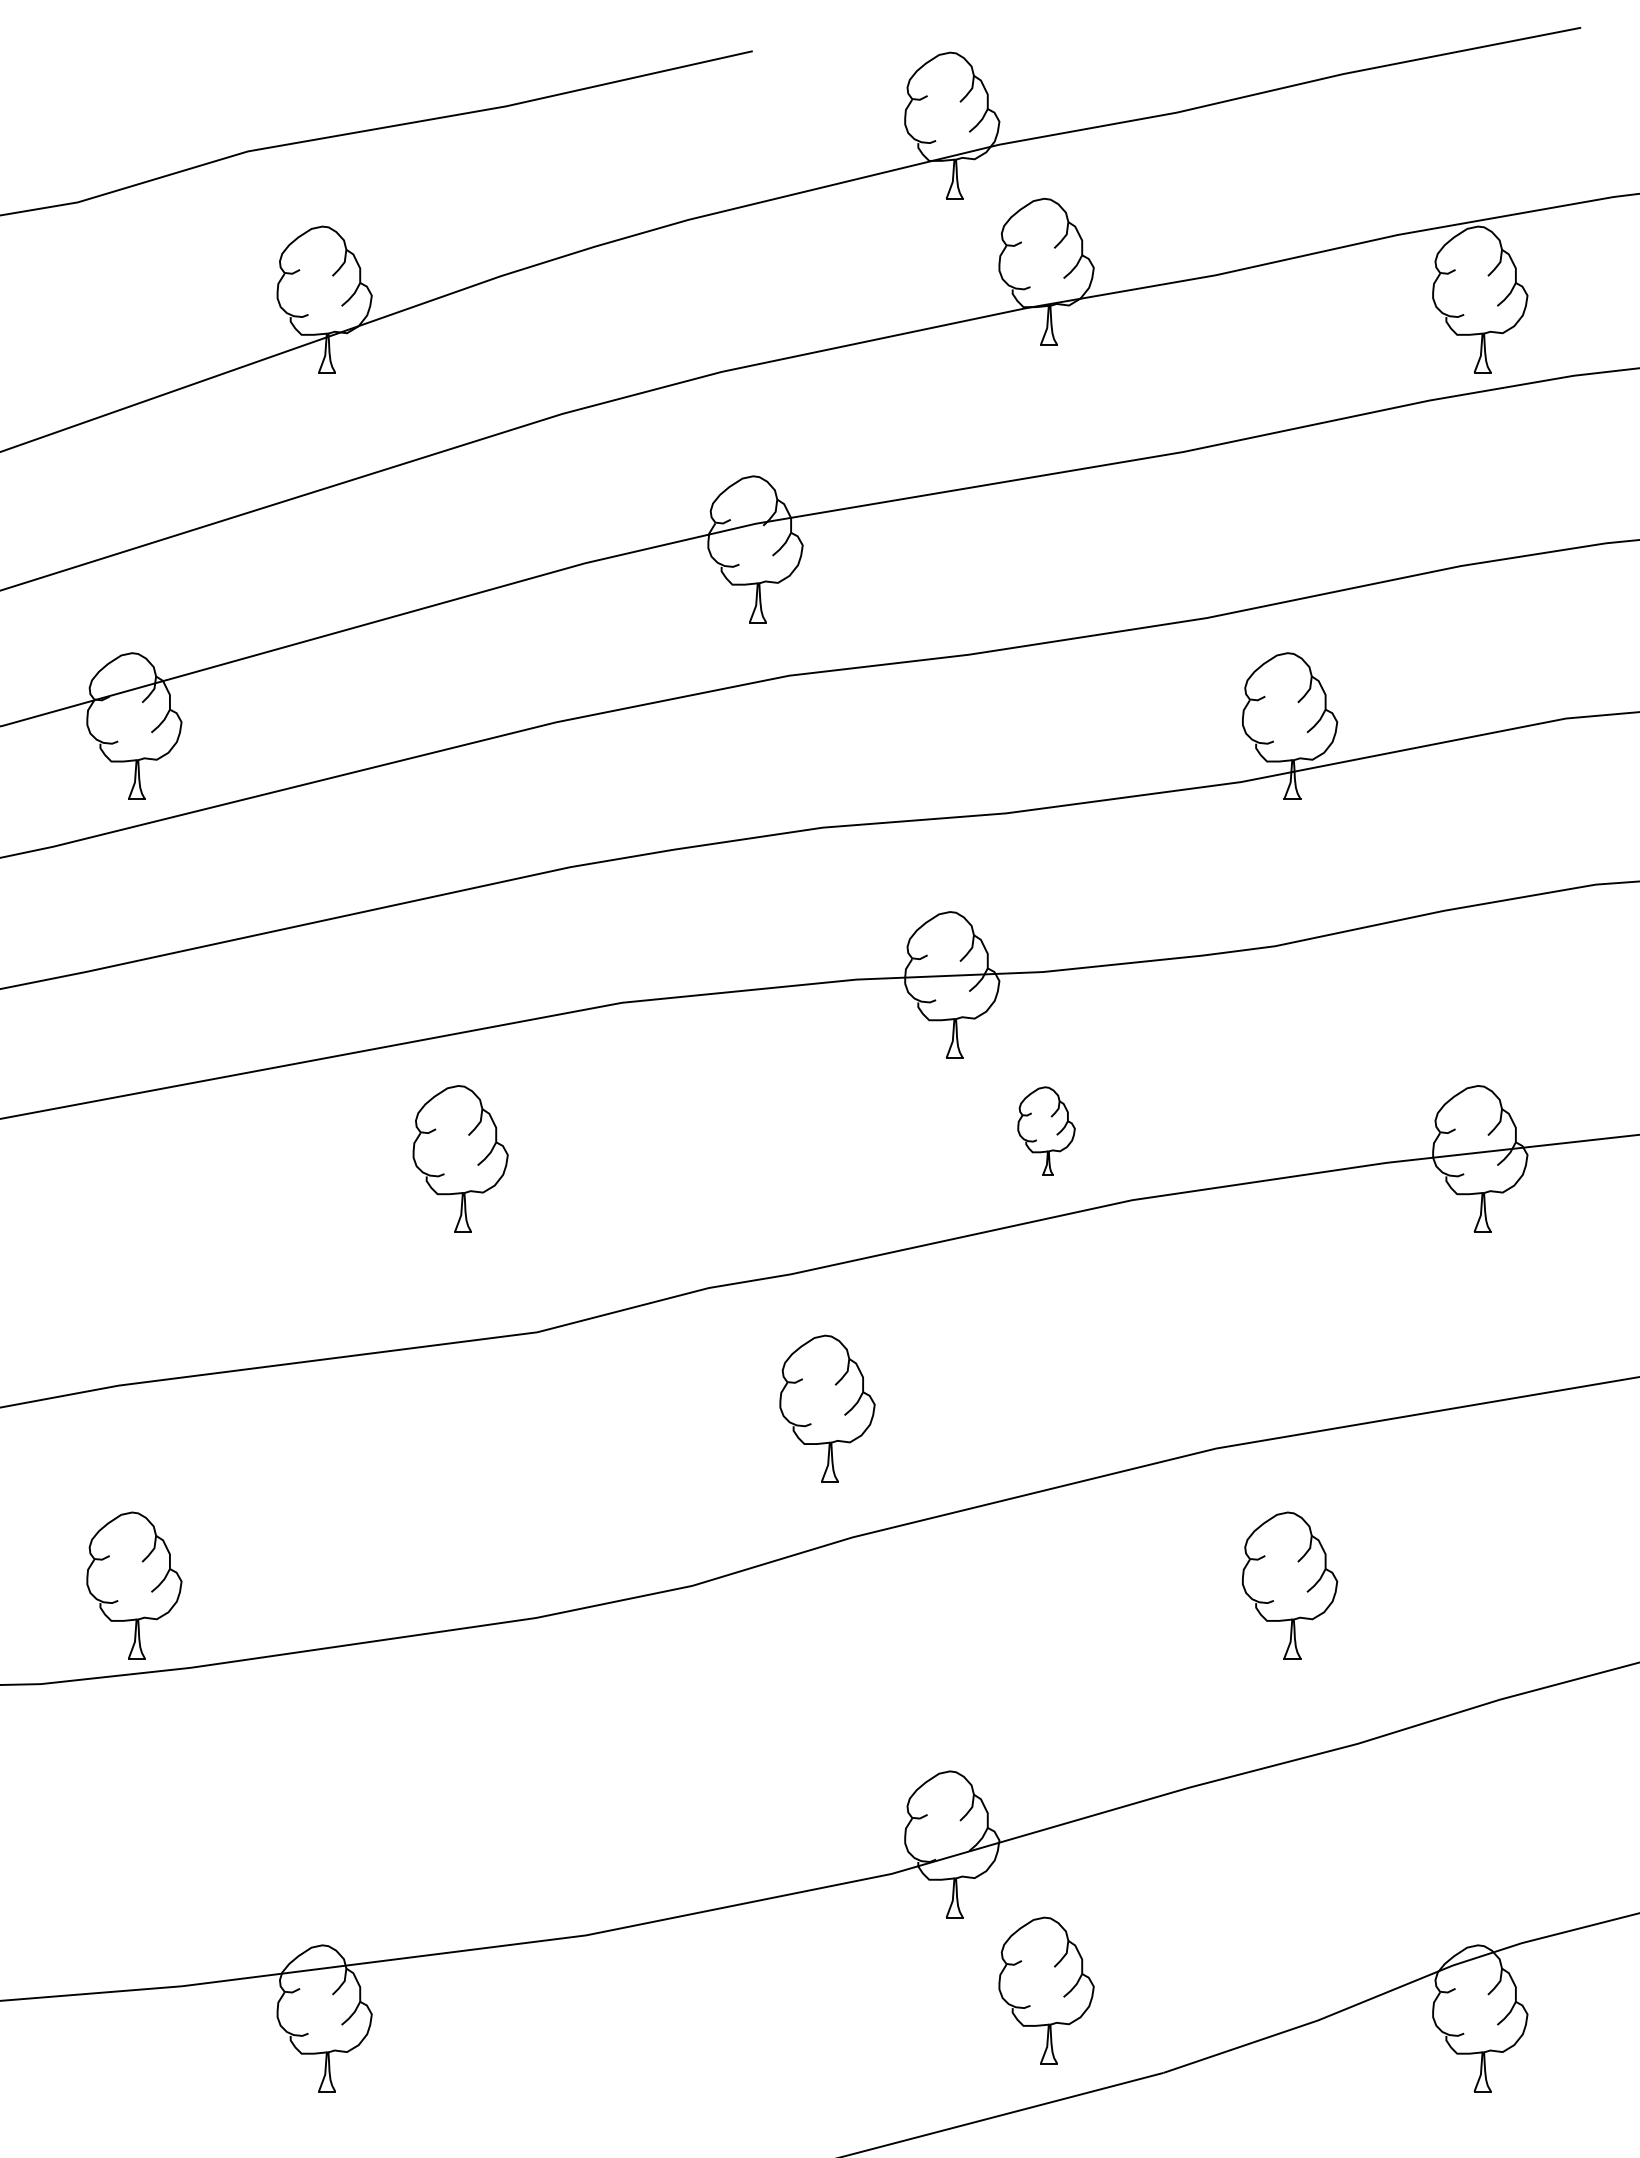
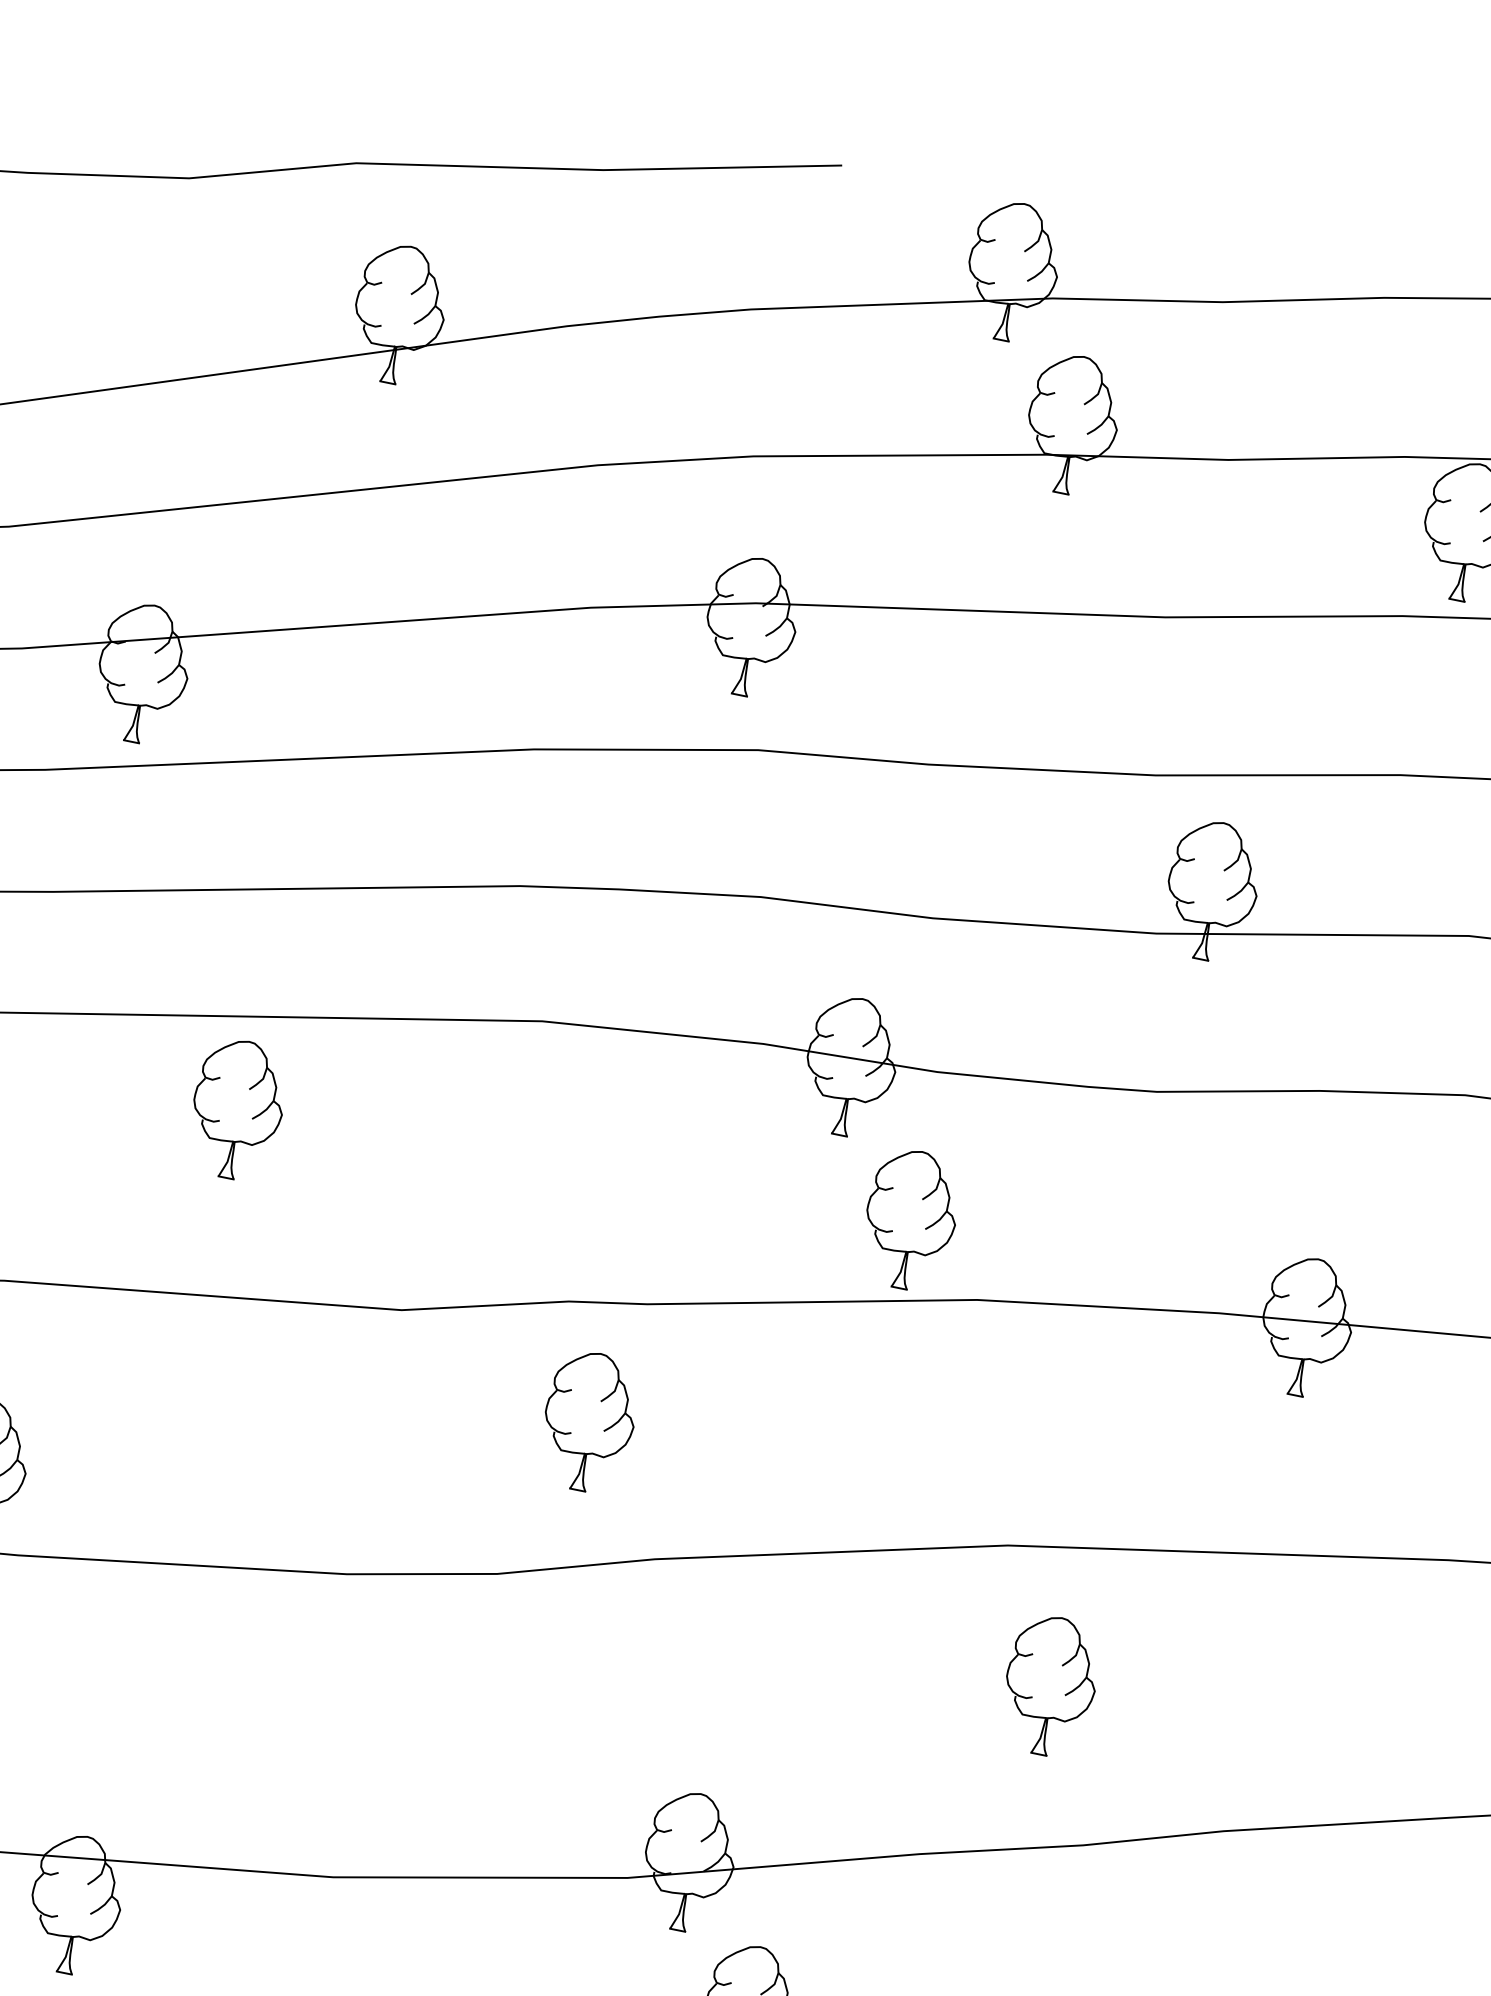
part: (1046, 1130) -> (910, 1219), size x1.67
part: (460, 1158) -> (237, 1109), moved
part: (827, 1408) -> (589, 1421), moved

